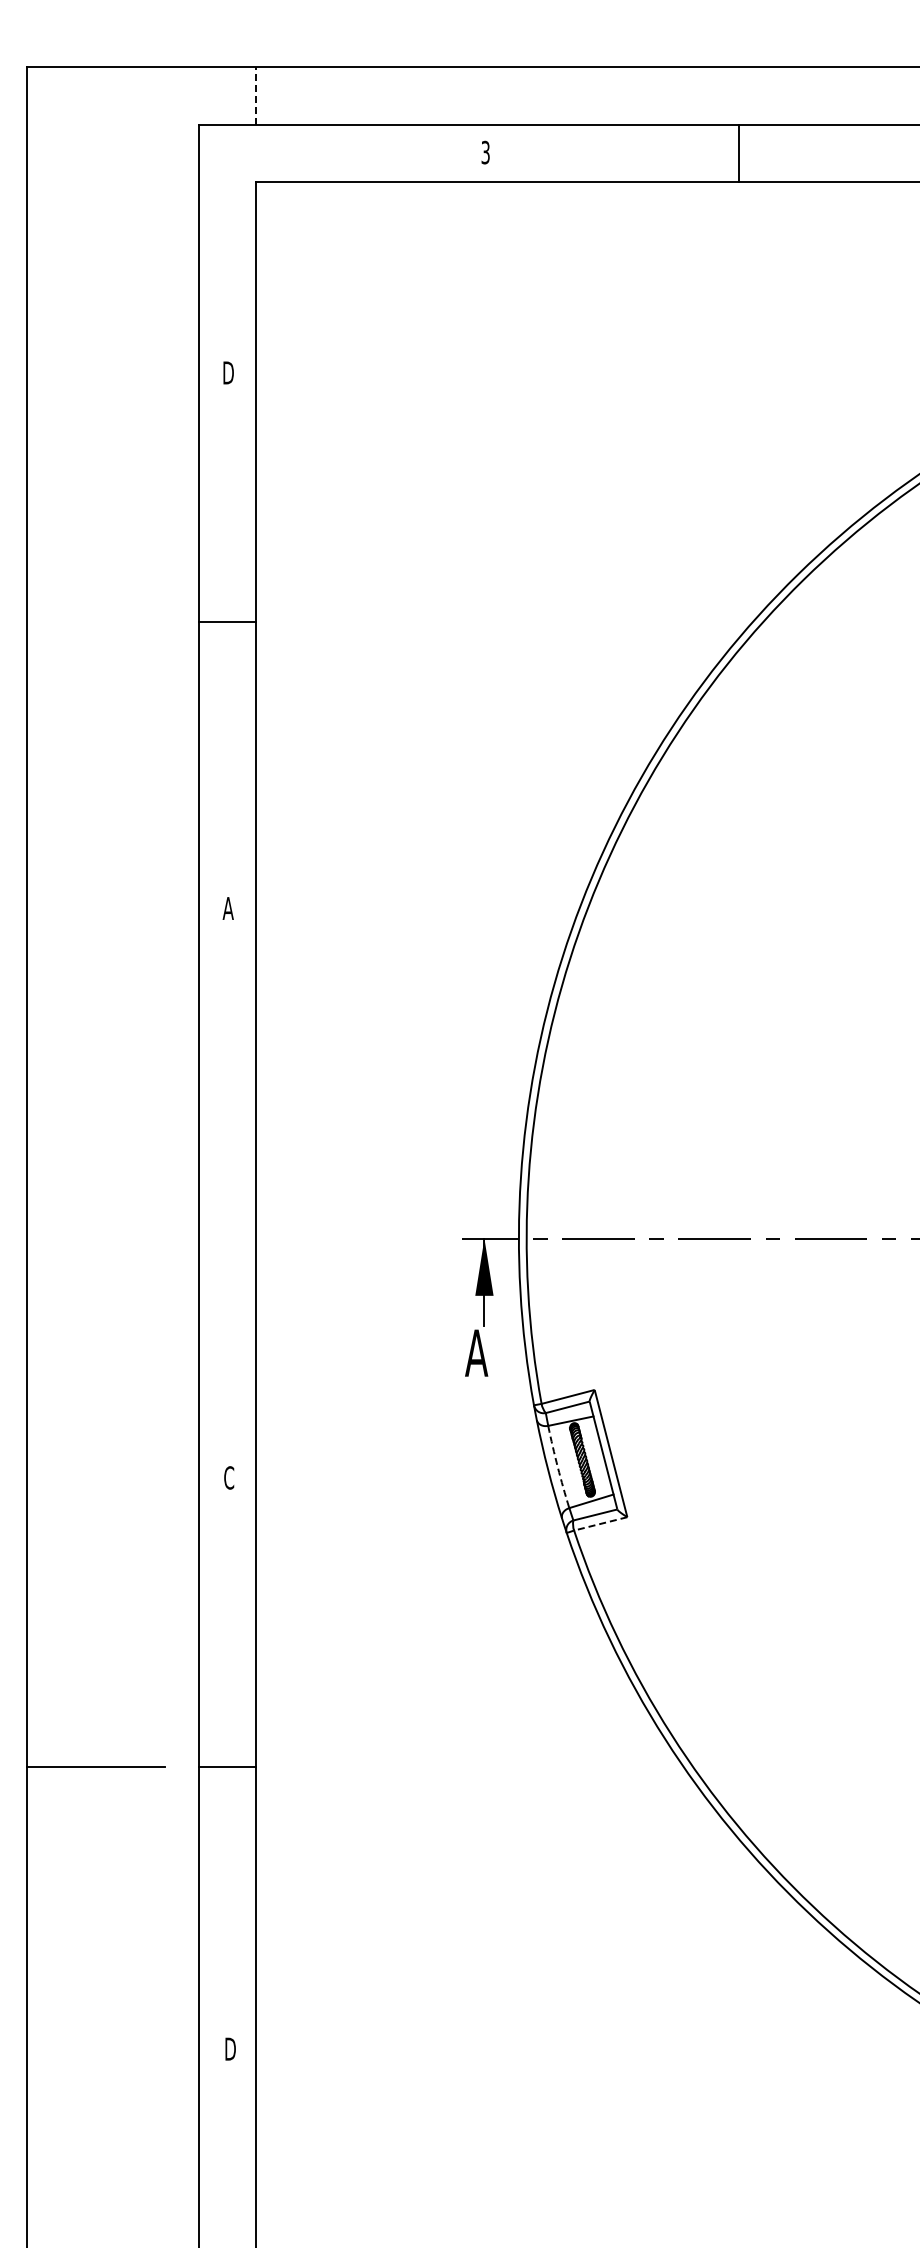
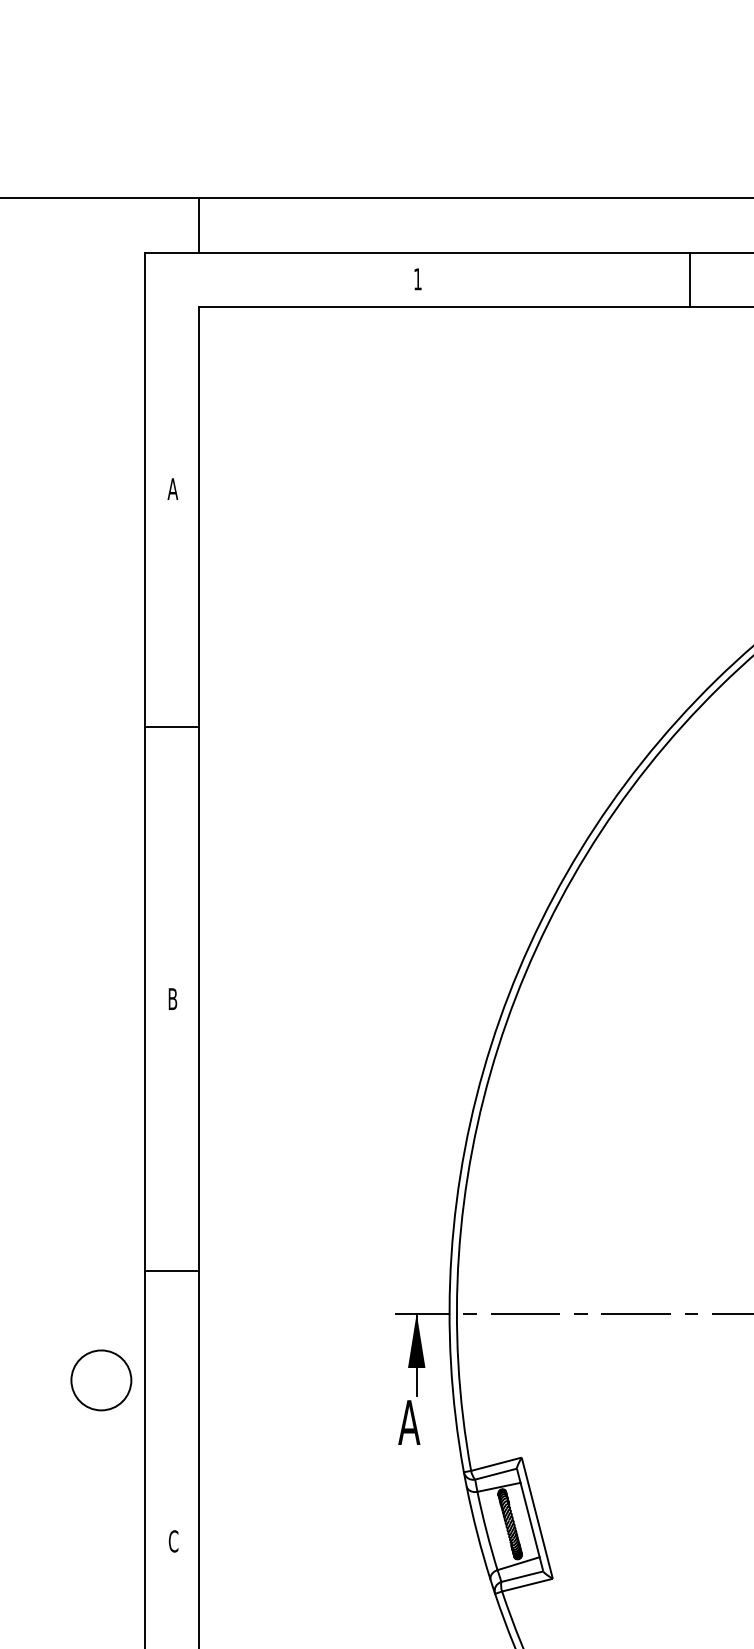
line: (256, 96) -> (199, 225), dashed -> solid
text: (485, 152) -> (417, 279), 3 -> 1
line: (739, 152) -> (690, 279), moved
text: (227, 372) -> (172, 488), D -> A
text: (227, 908) -> (172, 999), A -> B
line: (227, 1194) -> (172, 1271), added
circle: (153, 1308) -> (101, 1380), added
arc: (557, 1467) -> (486, 1531), dashed -> solid
line: (600, 1523) -> (527, 1584), dashed -> solid

